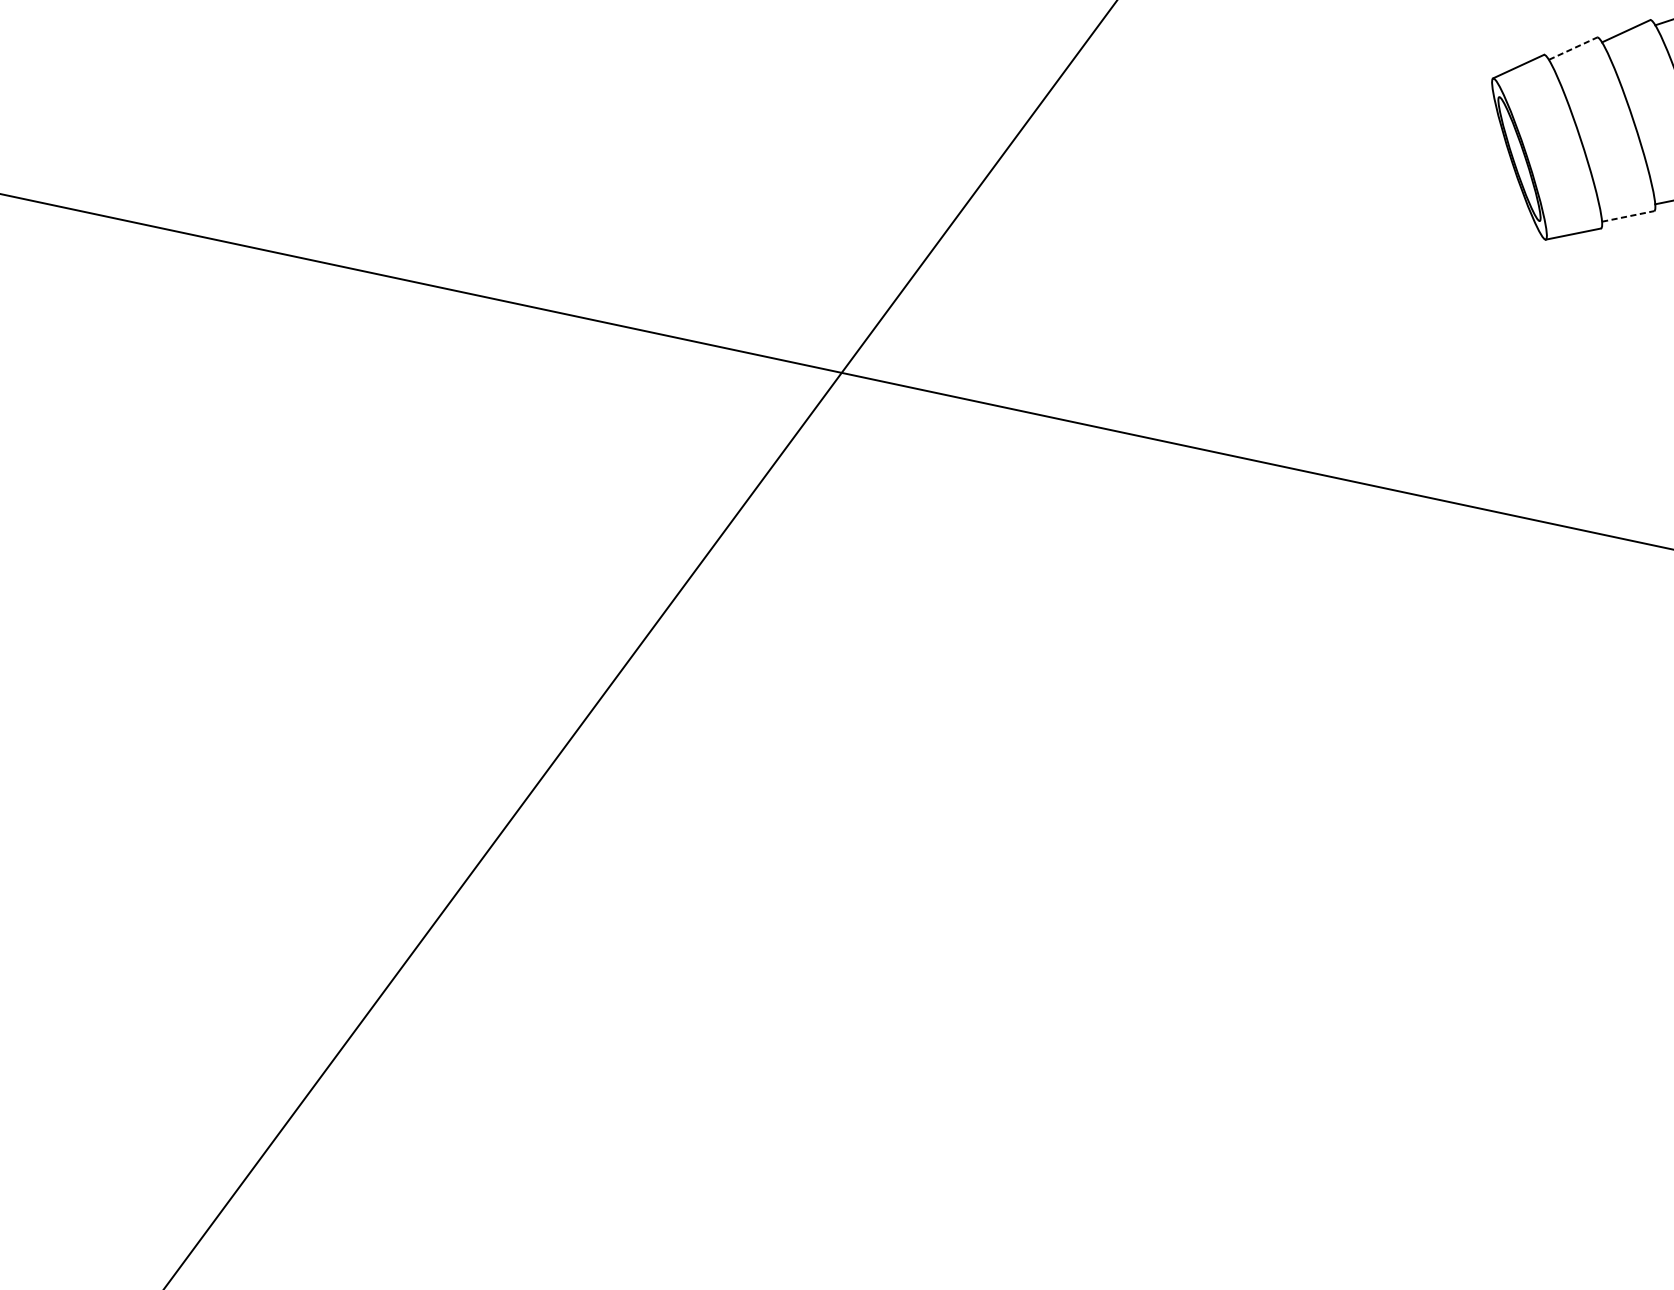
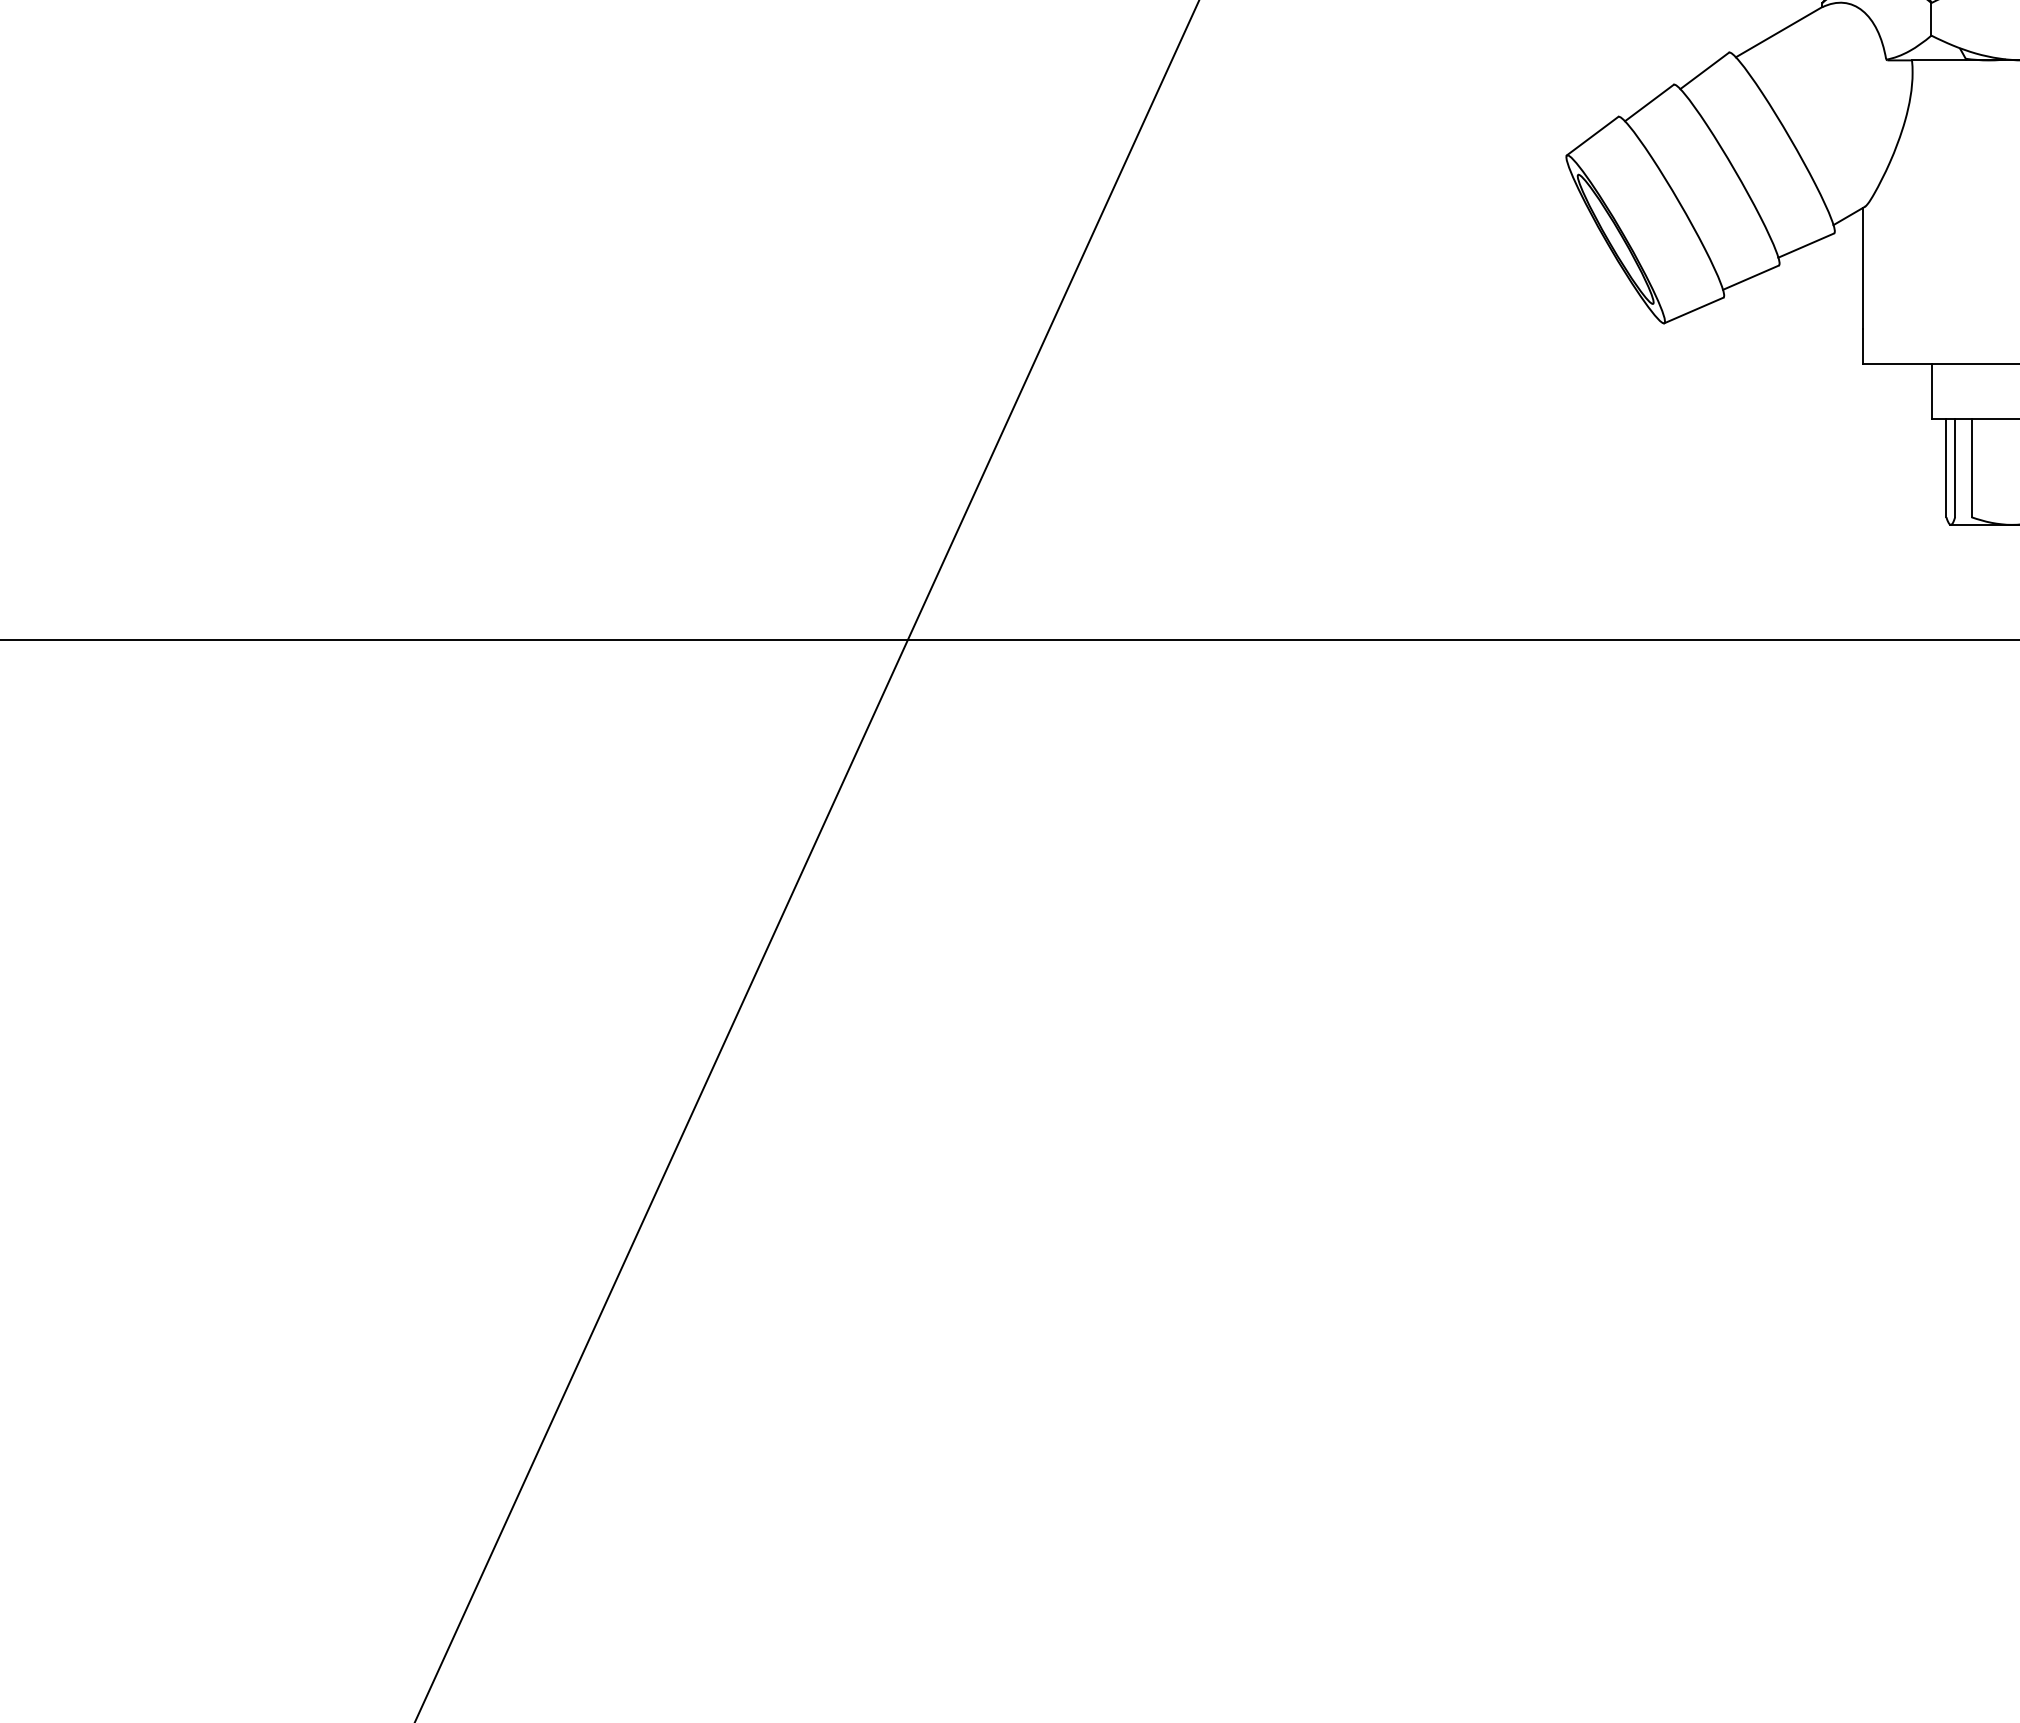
line: (1573, 48) -> (1649, 102), dashed -> solid
line: (1628, 216) -> (1751, 277), dashed -> solid

